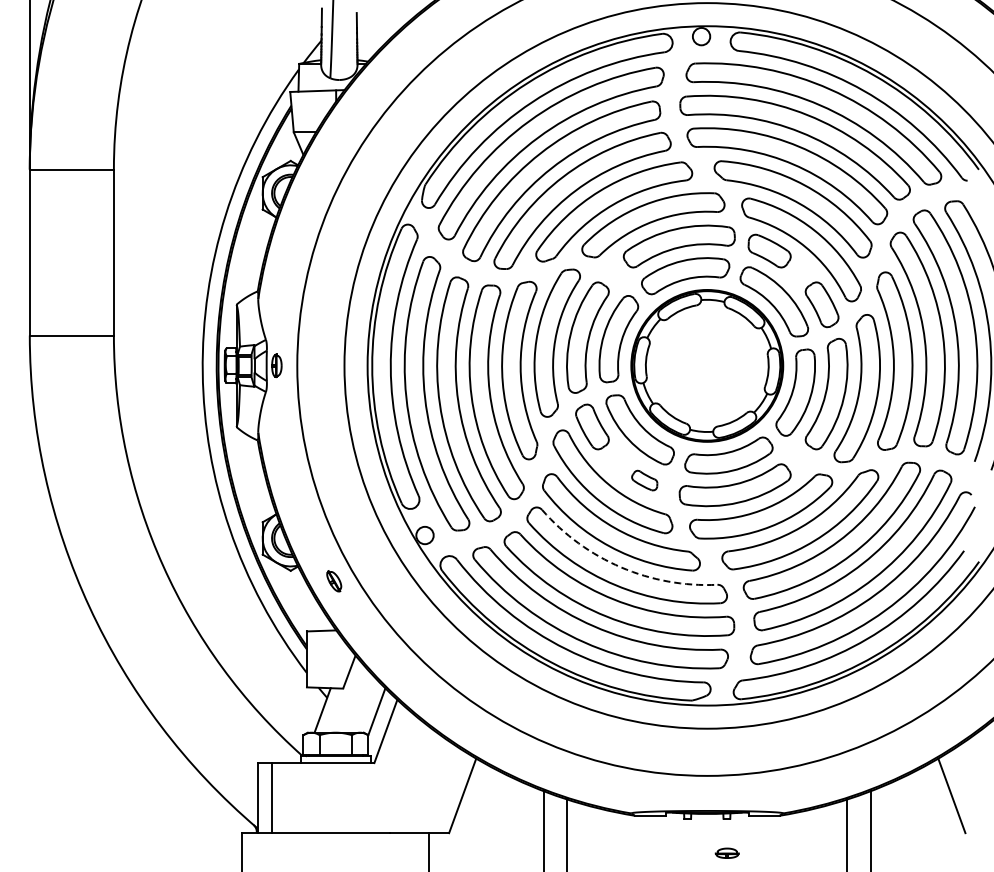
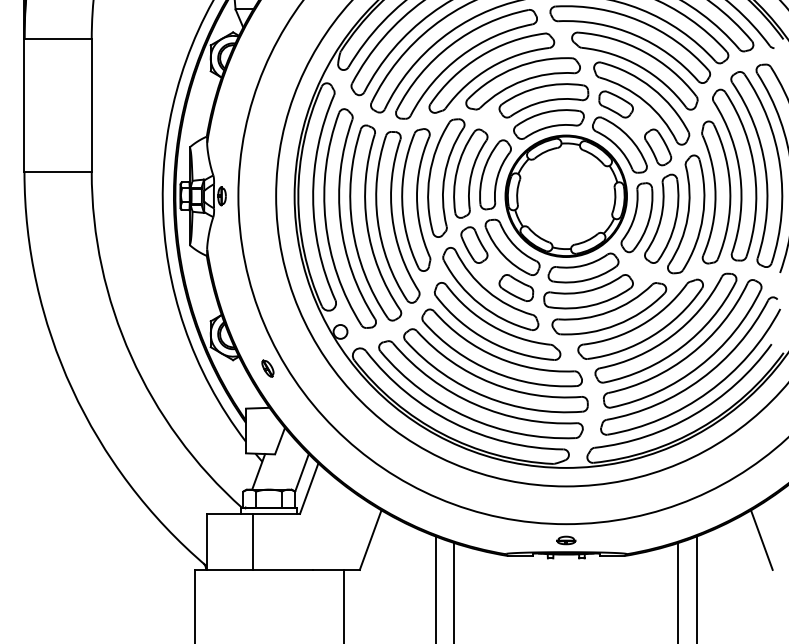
part: (644, 480) -> (516, 287), size x1.67
arc: (621, 567) -> (497, 357), dashed -> solid
line: (271, 798) -> (252, 542), moved
part: (726, 852) -> (565, 539), moved

